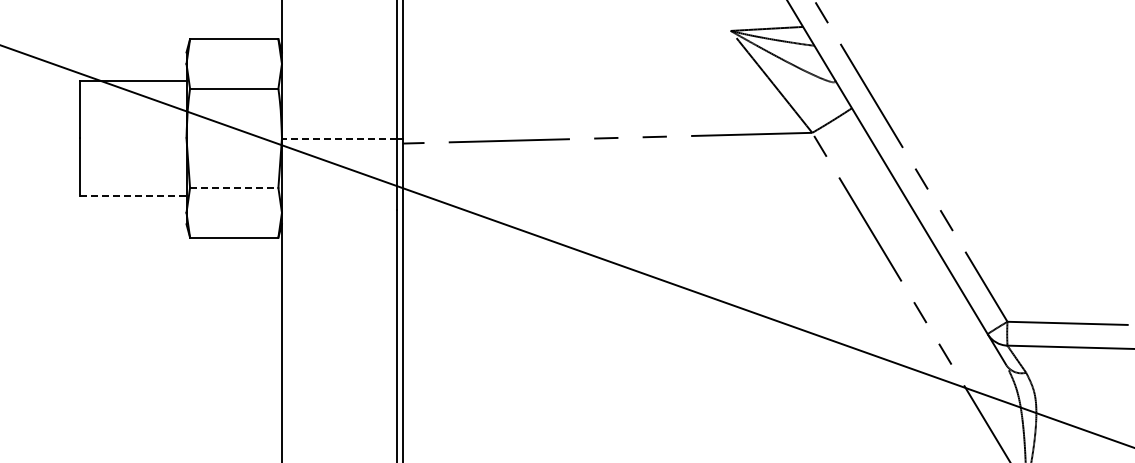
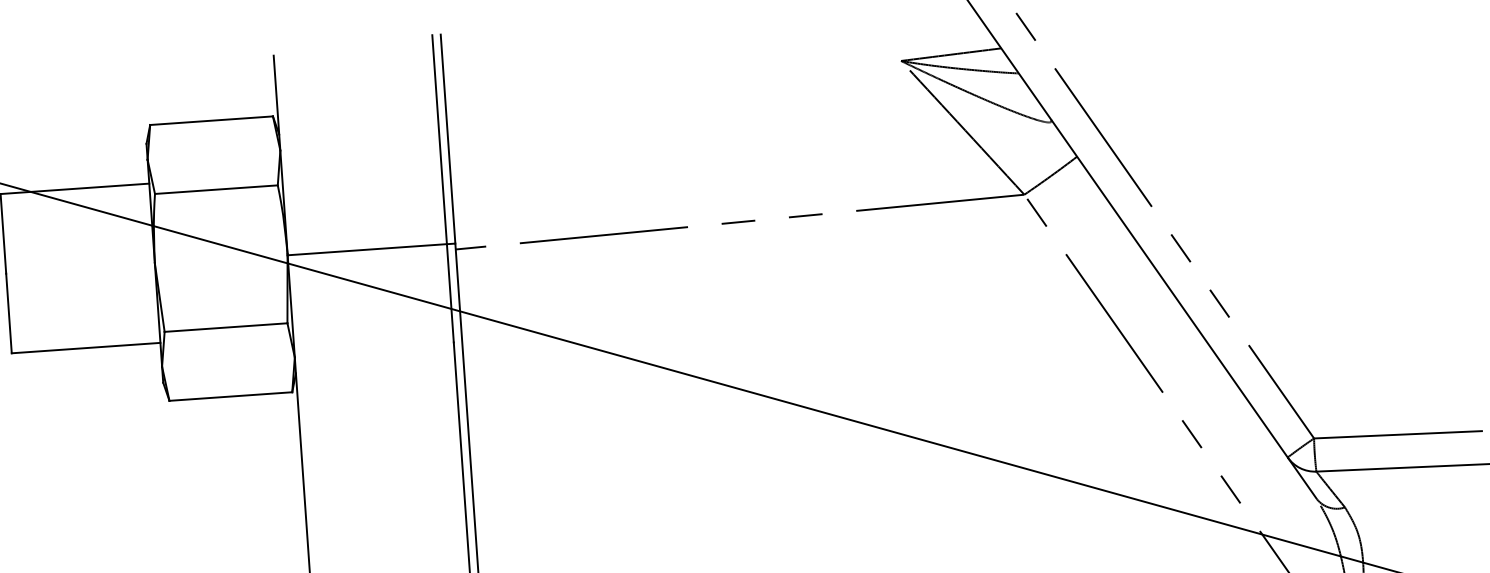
line: (338, 139) -> (366, 250), dashed -> solid
line: (234, 187) -> (226, 326), dashed -> solid
line: (133, 195) -> (86, 347), dashed -> solid

